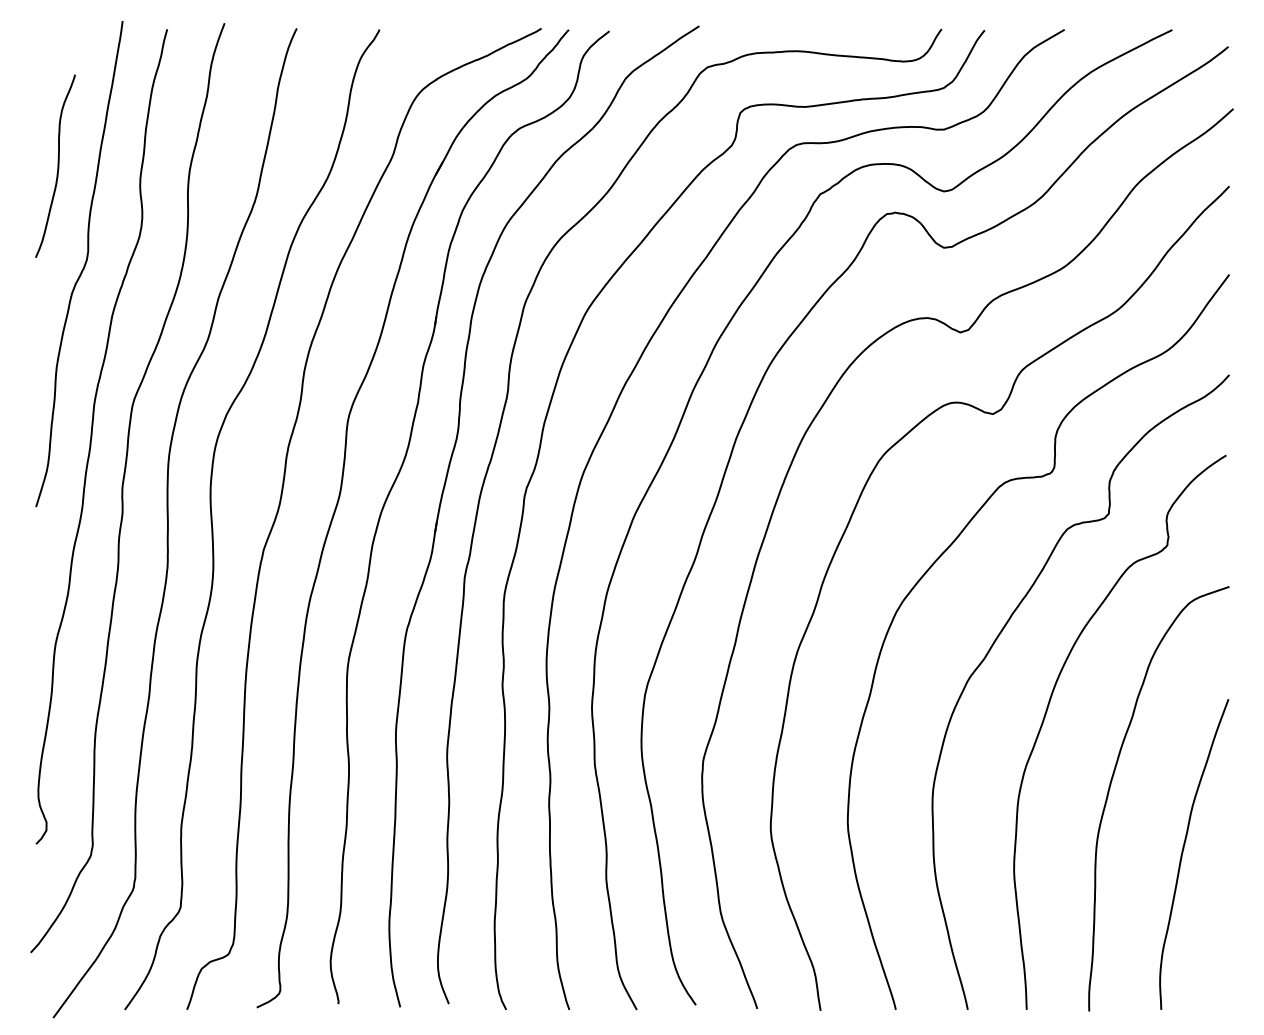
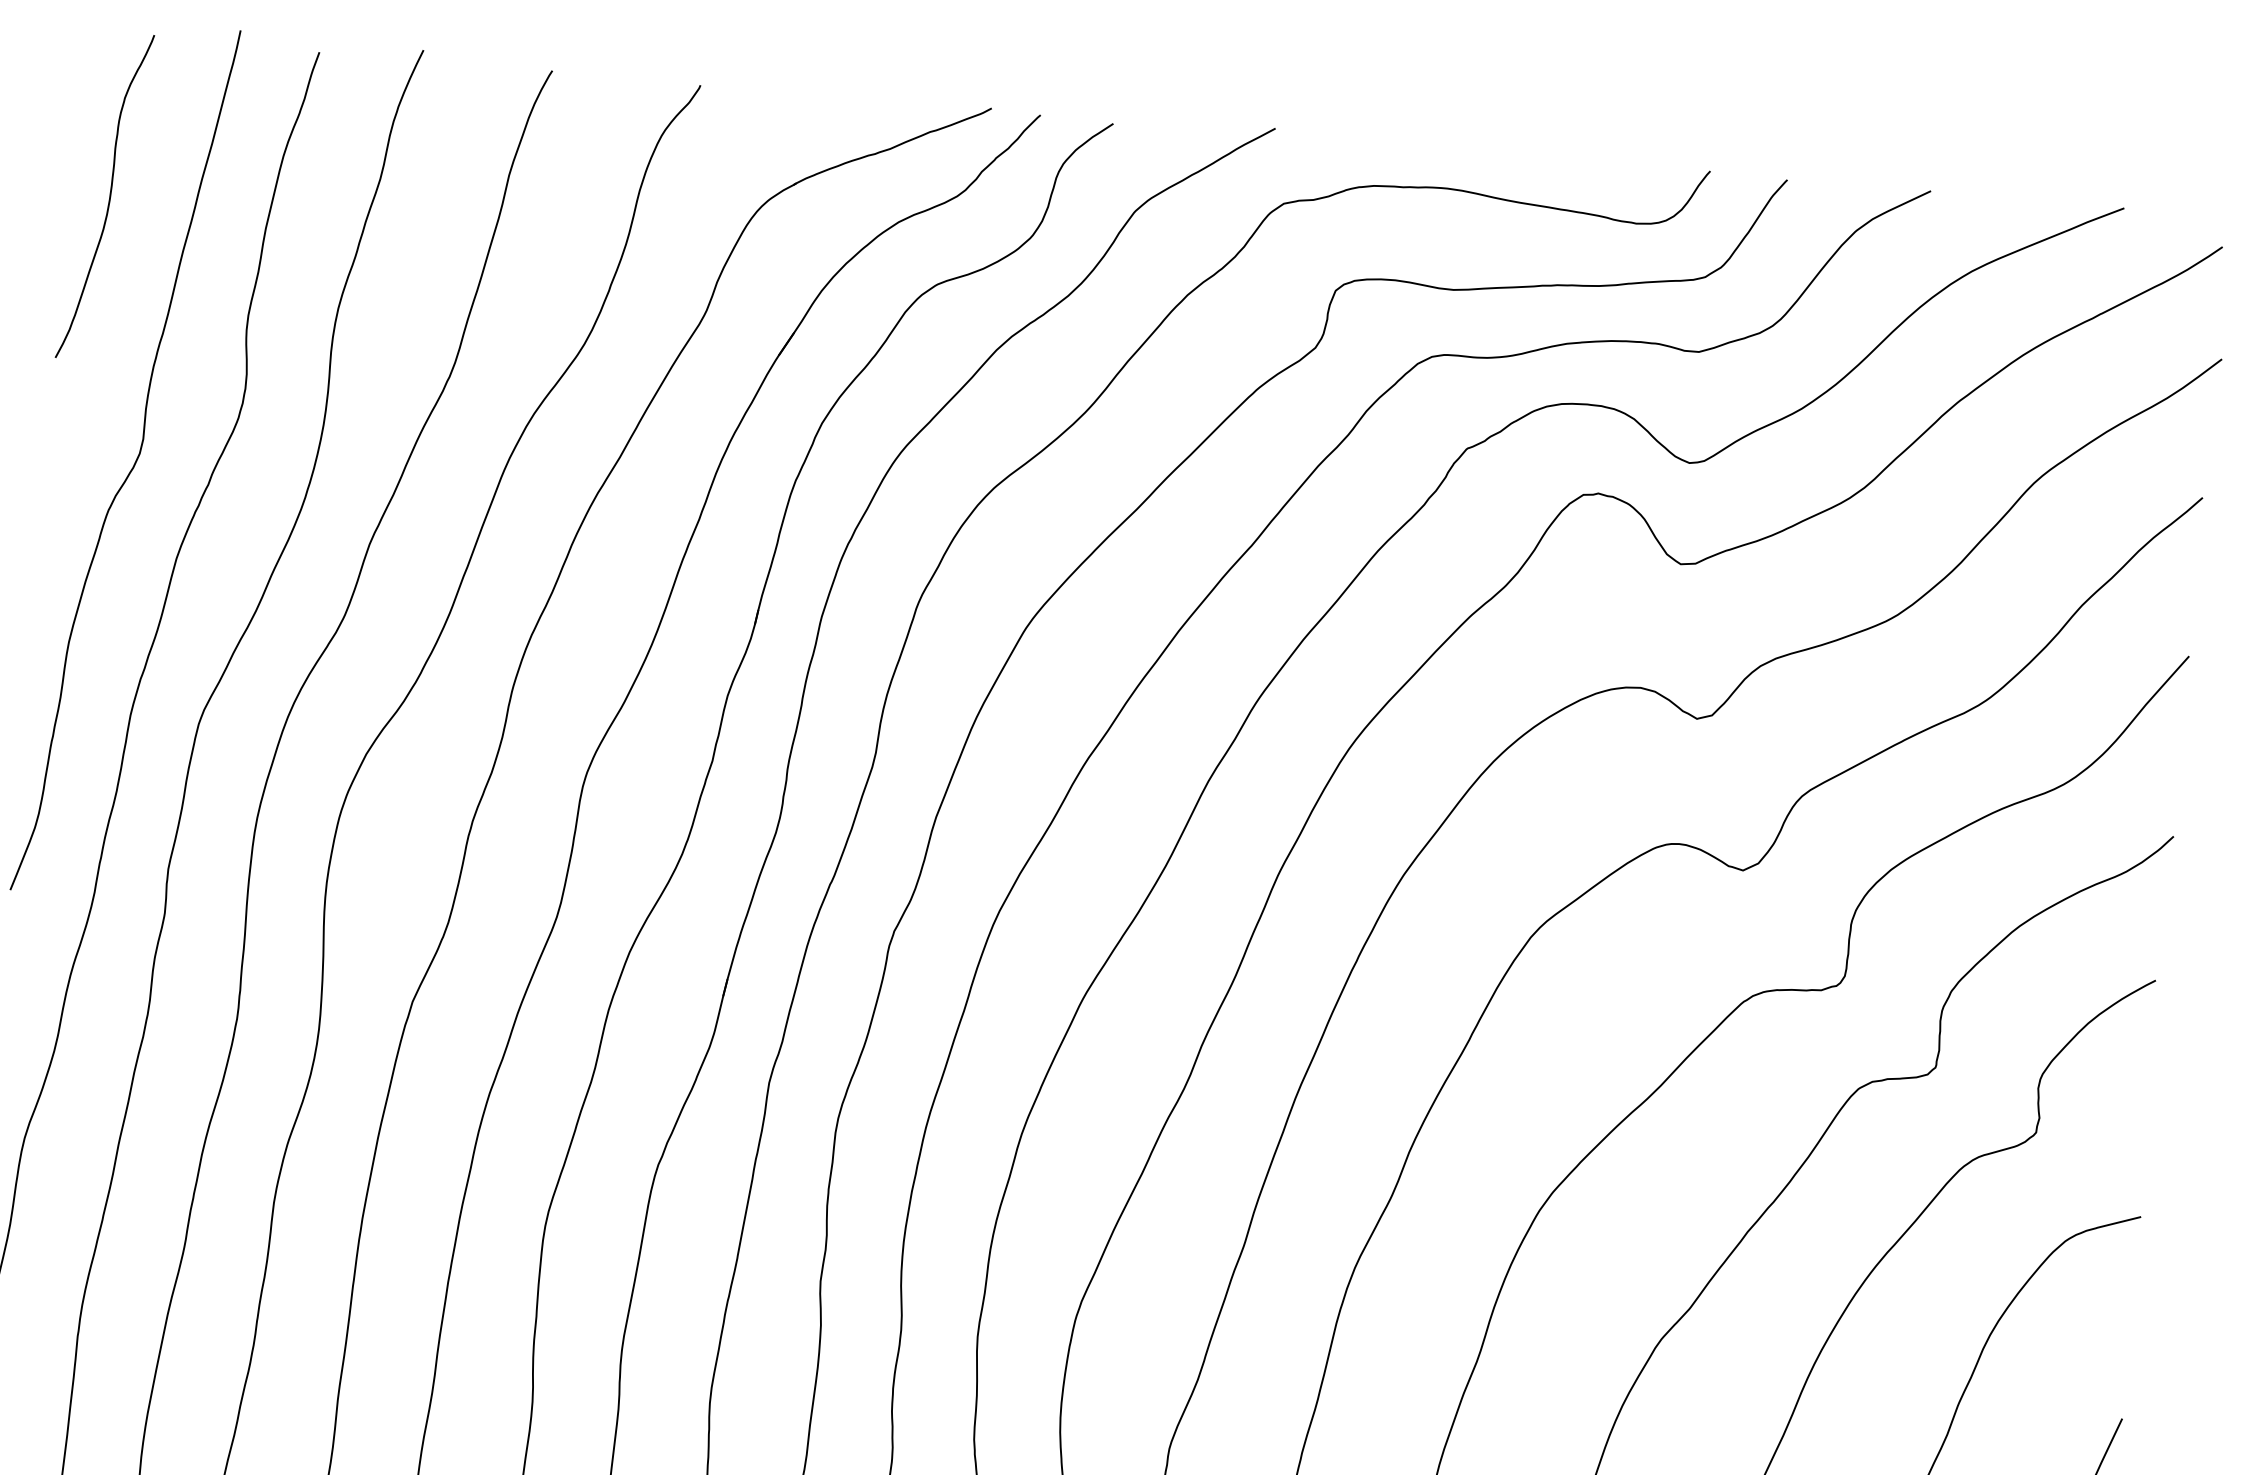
curve: (57, 165) -> (108, 195), moved

